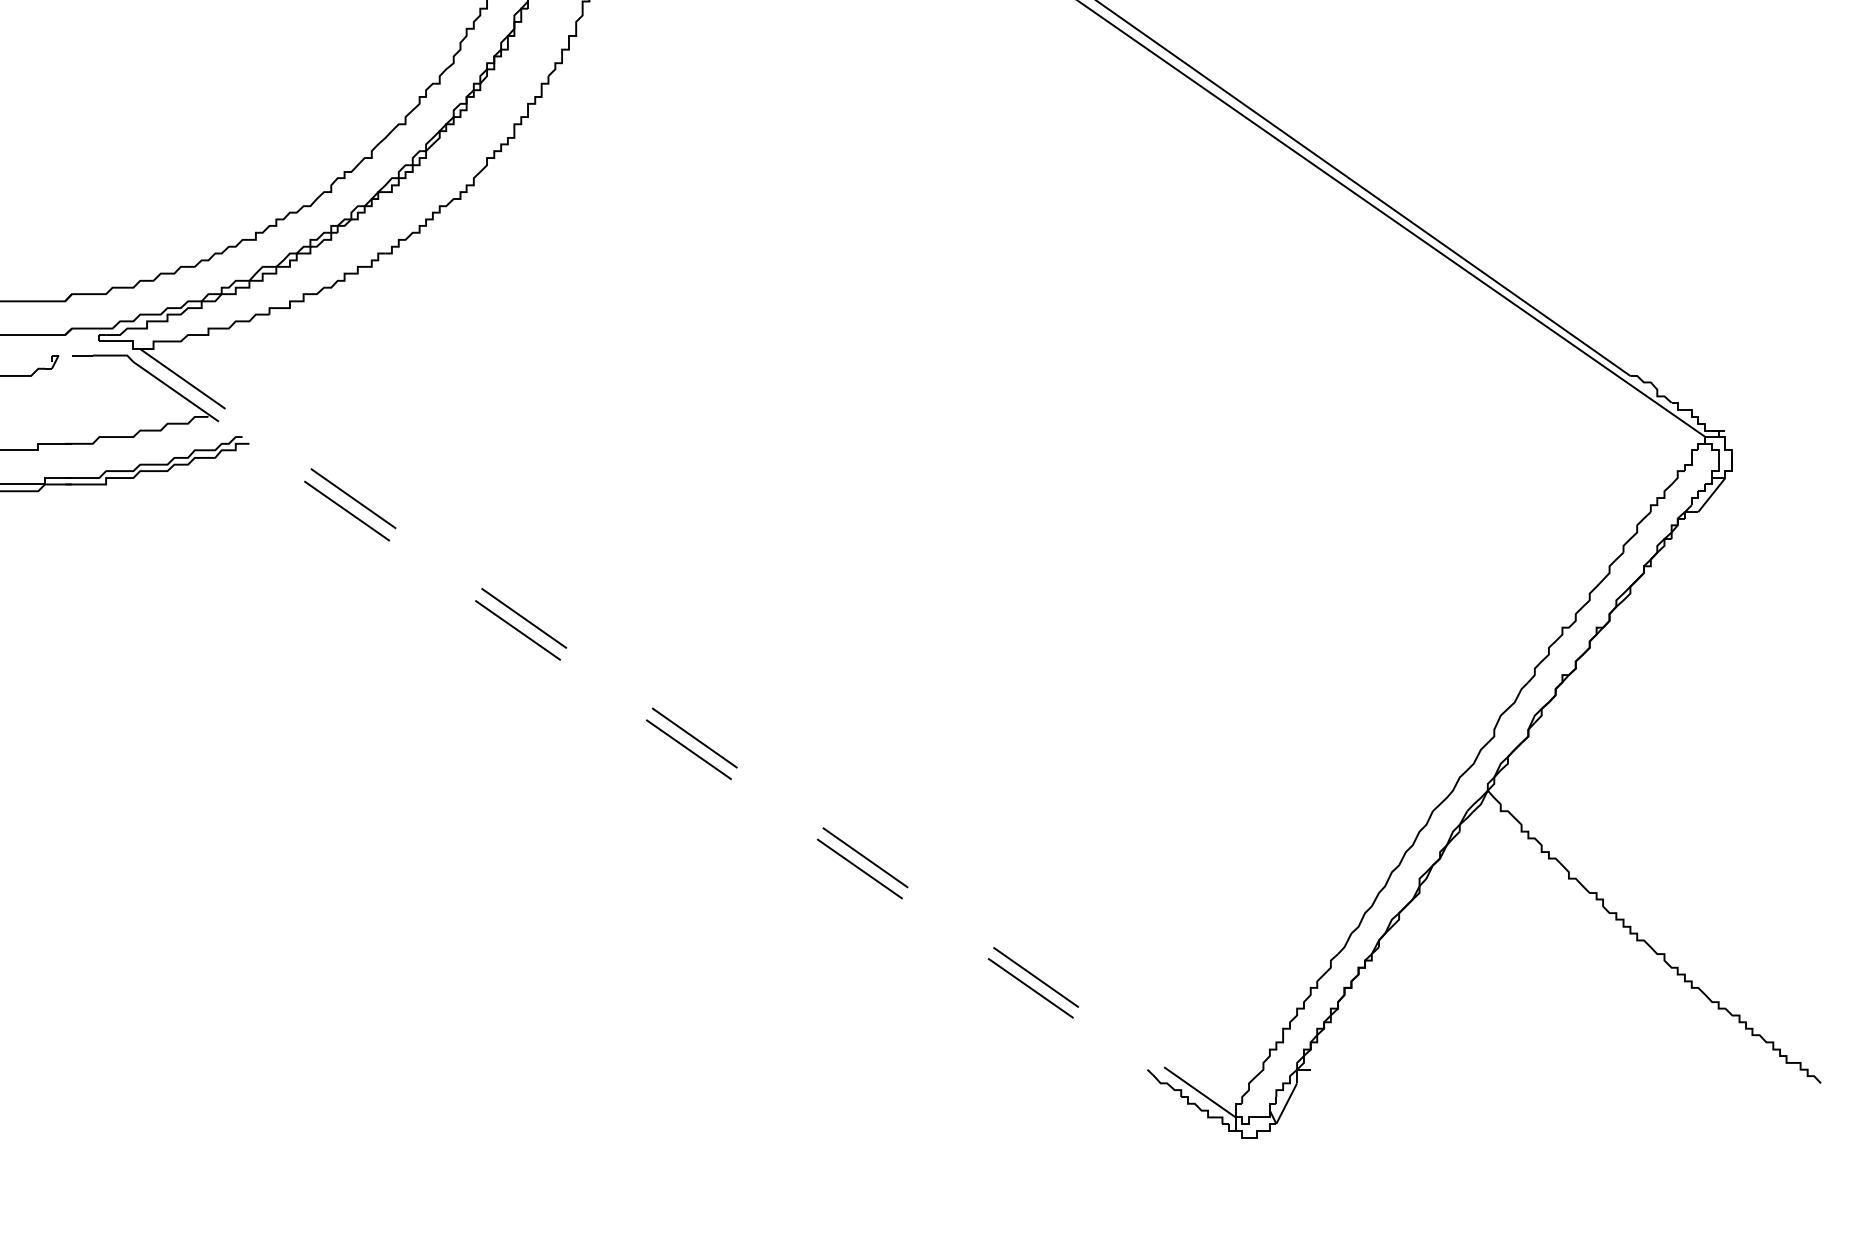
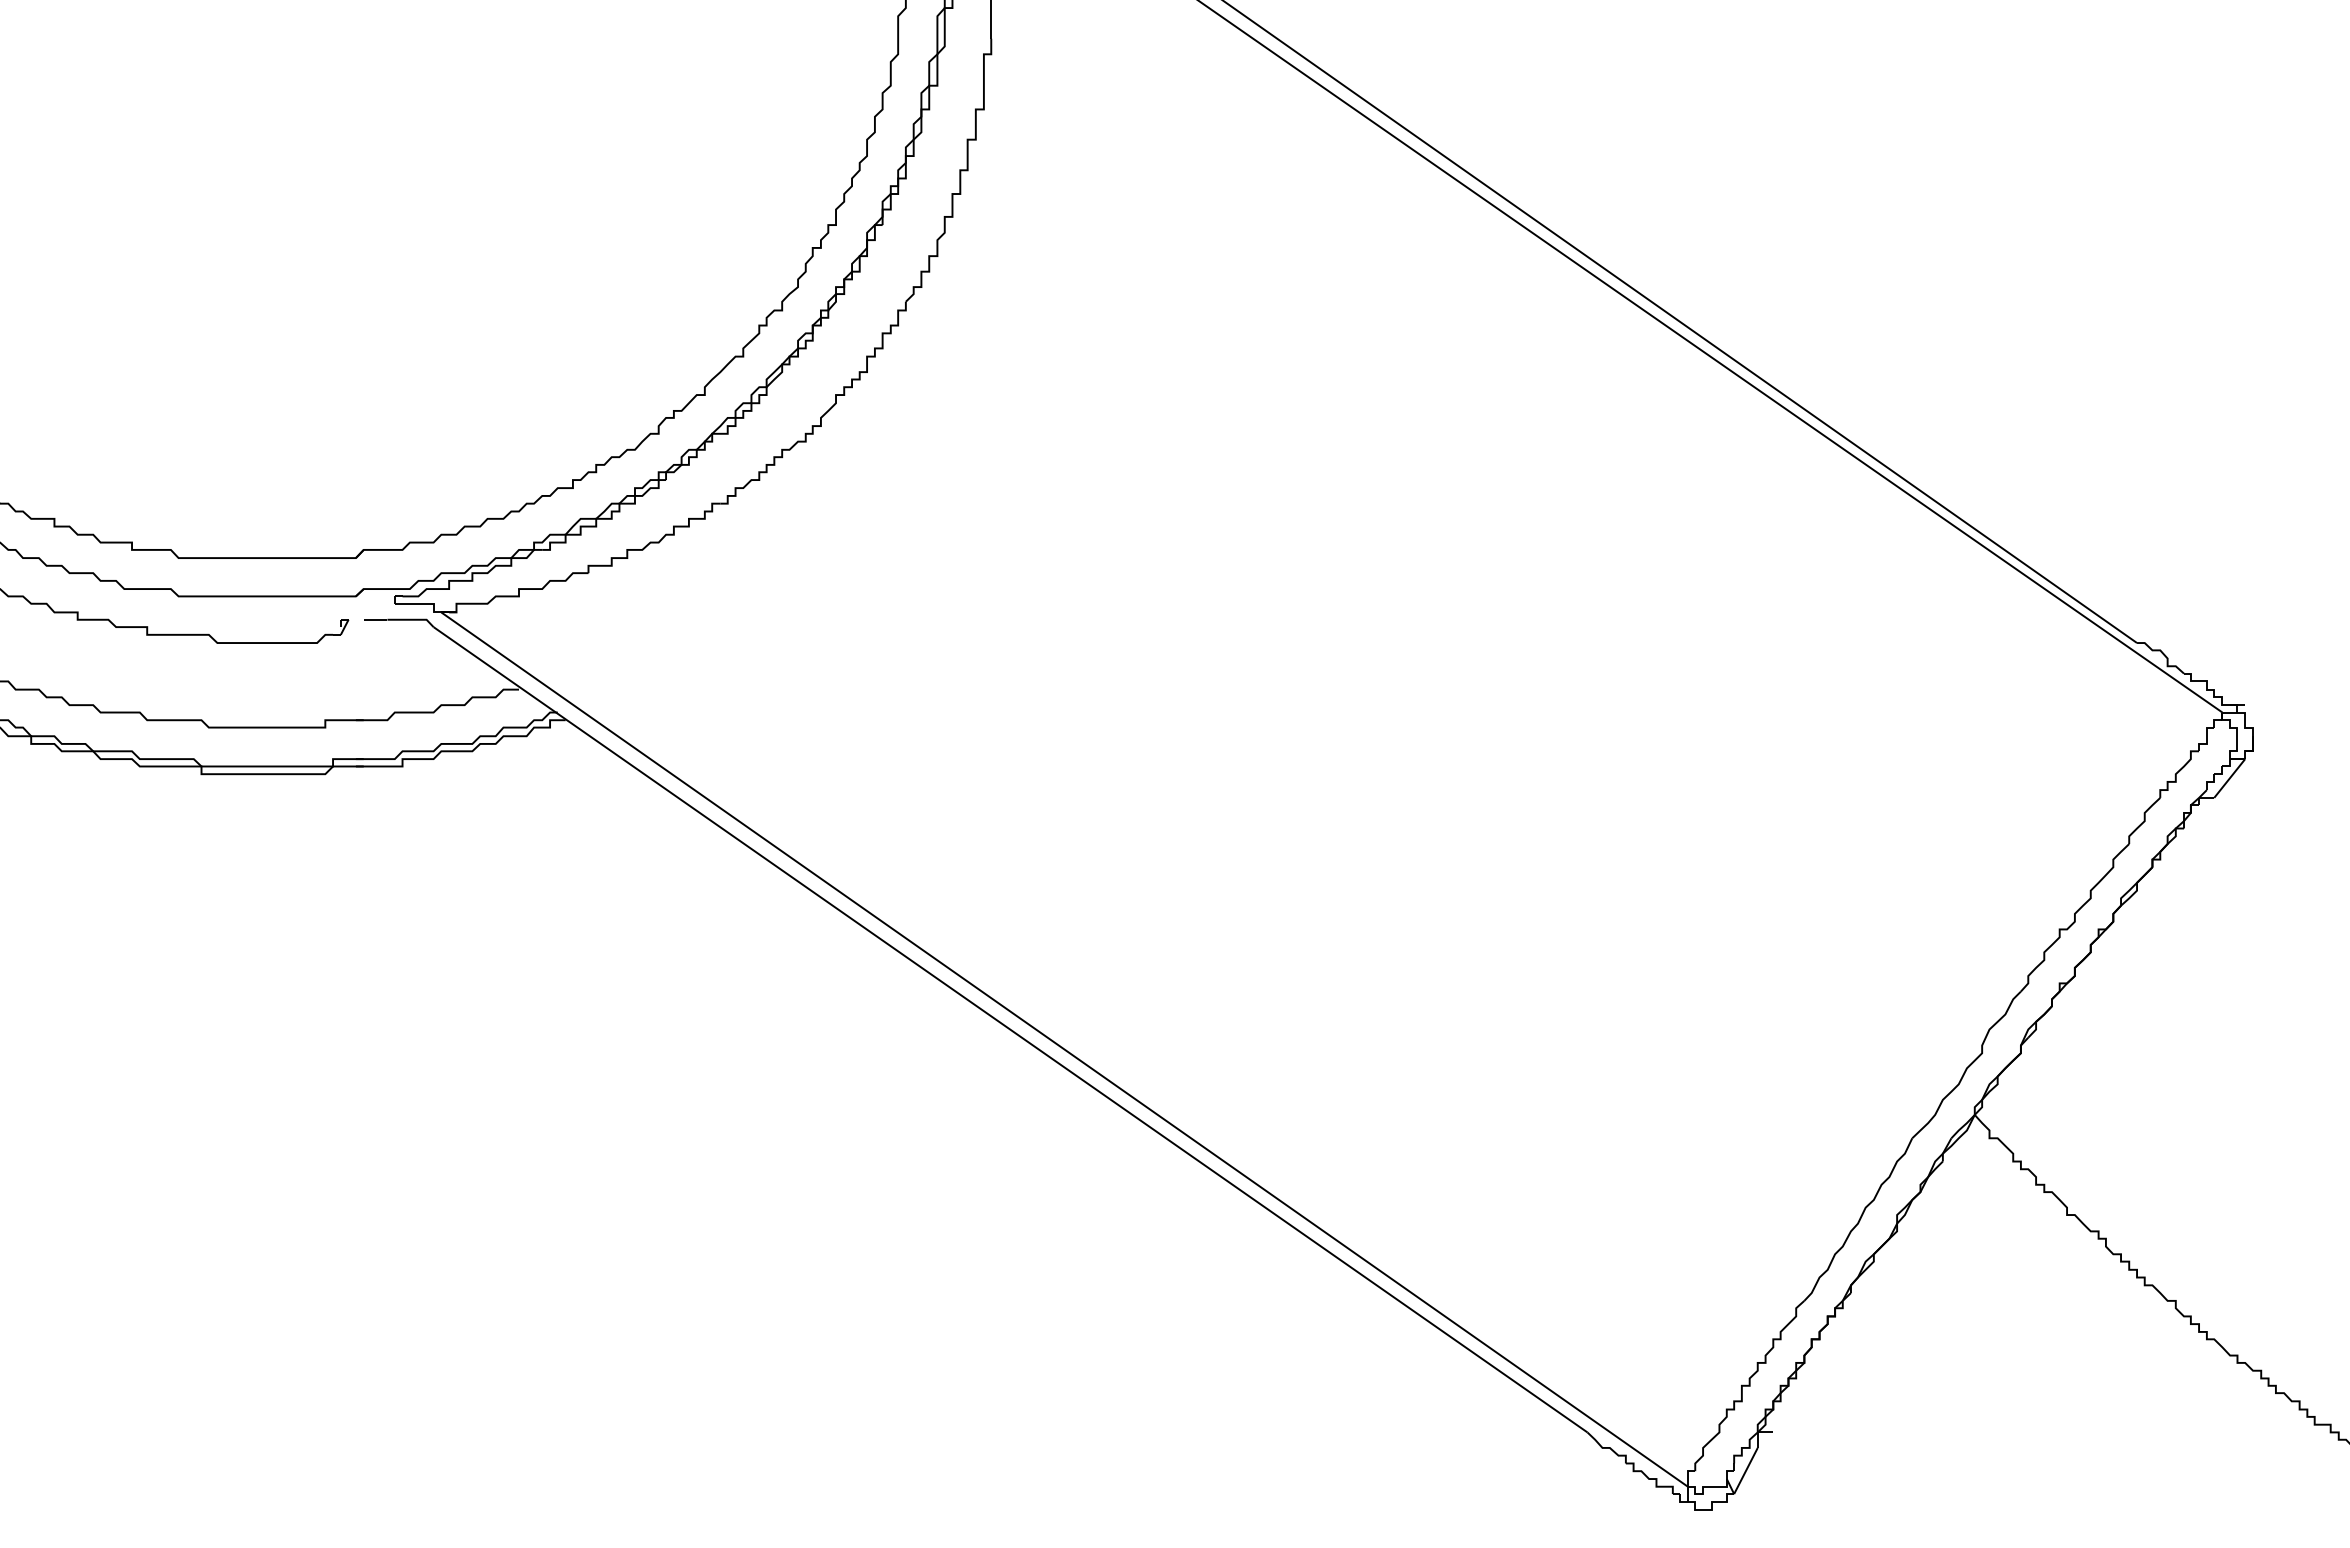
line: (640, 715) -> (1010, 1029), dashed -> solid
line: (688, 733) -> (1065, 1049), dashed -> solid

